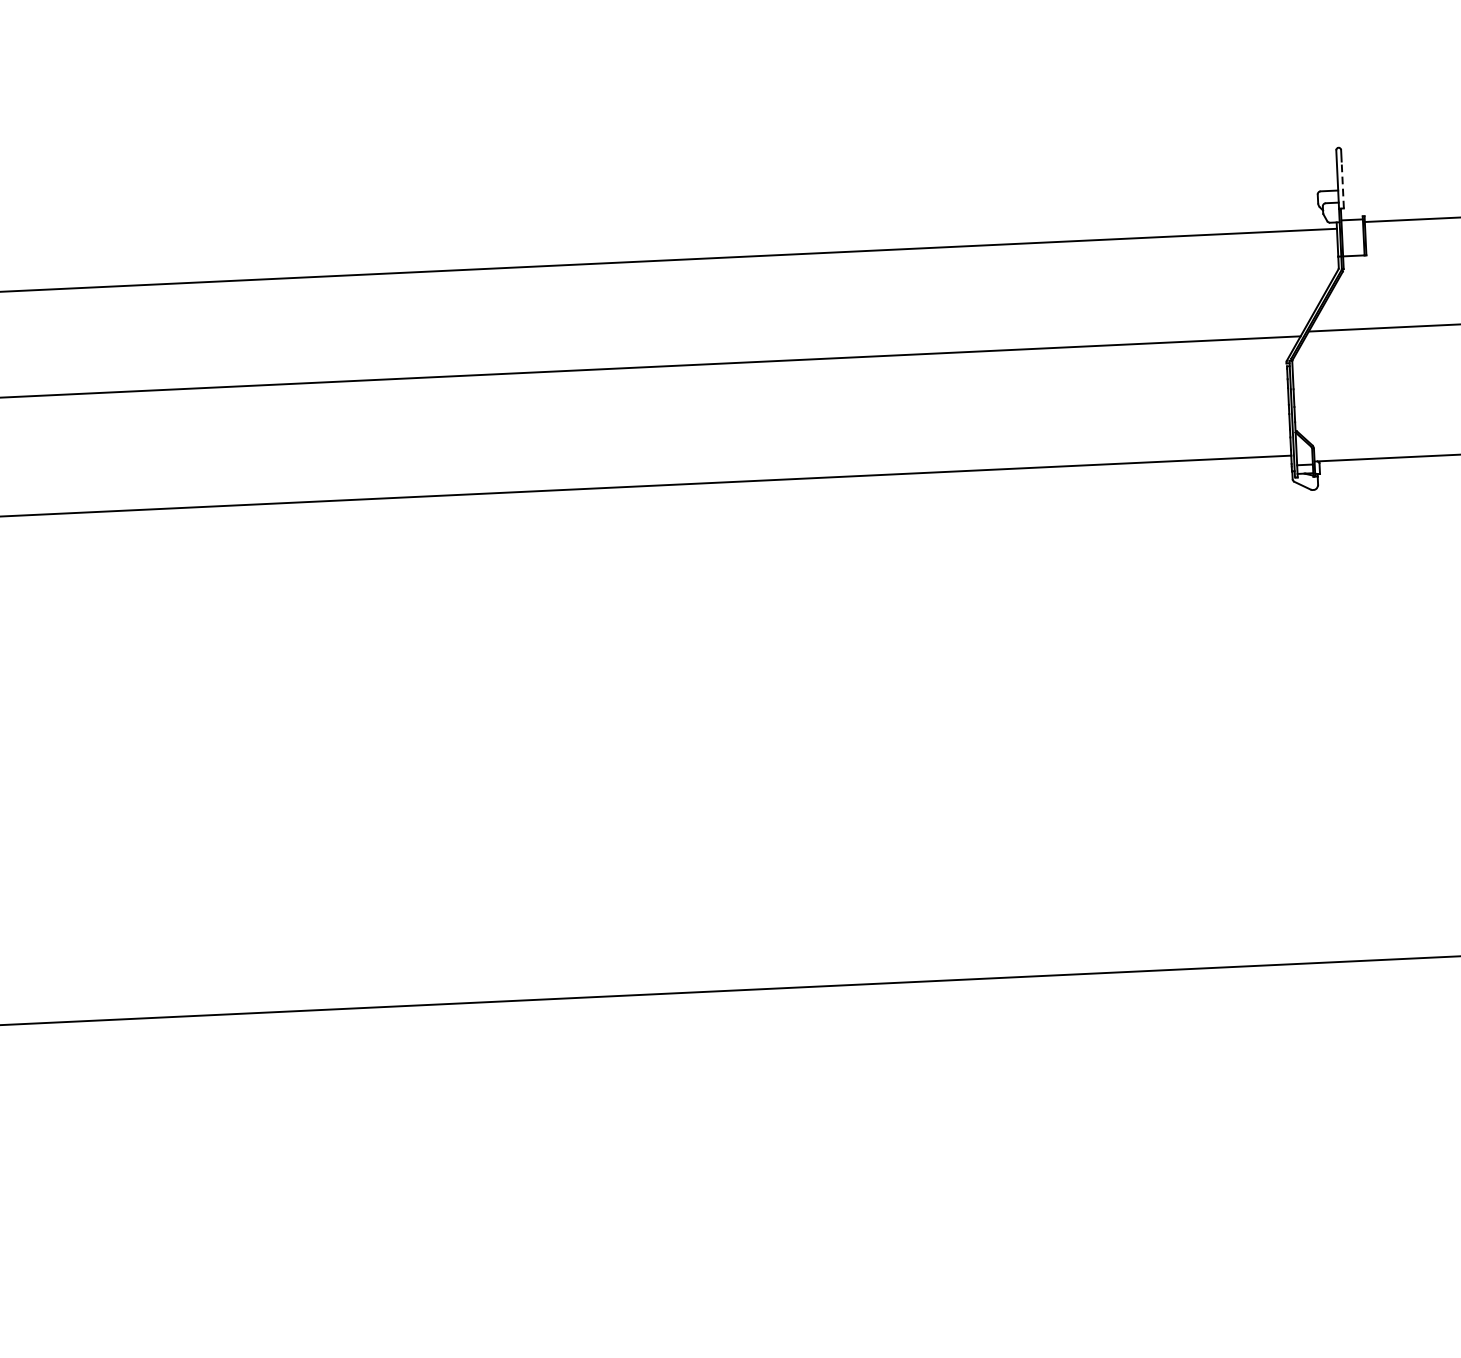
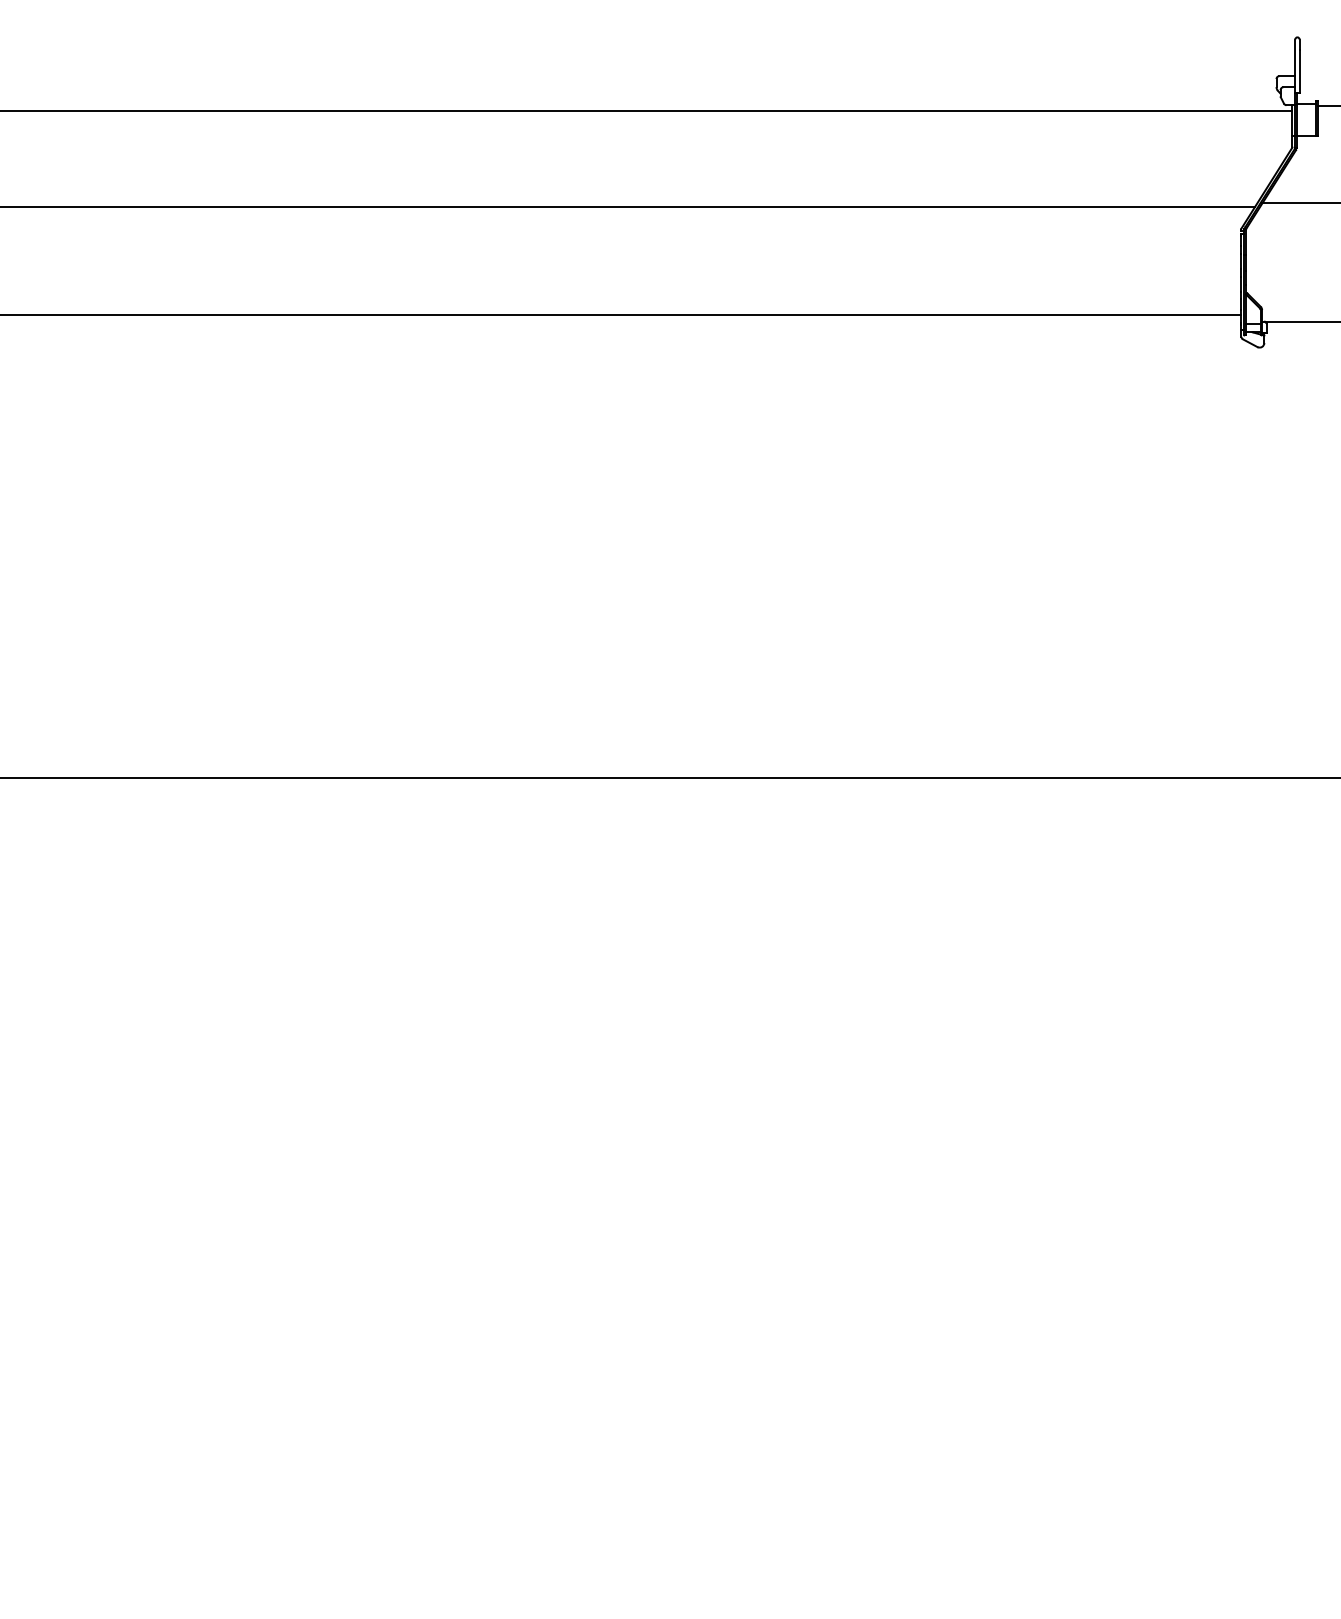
line: (1342, 183) -> (1299, 70), dashed -> solid

